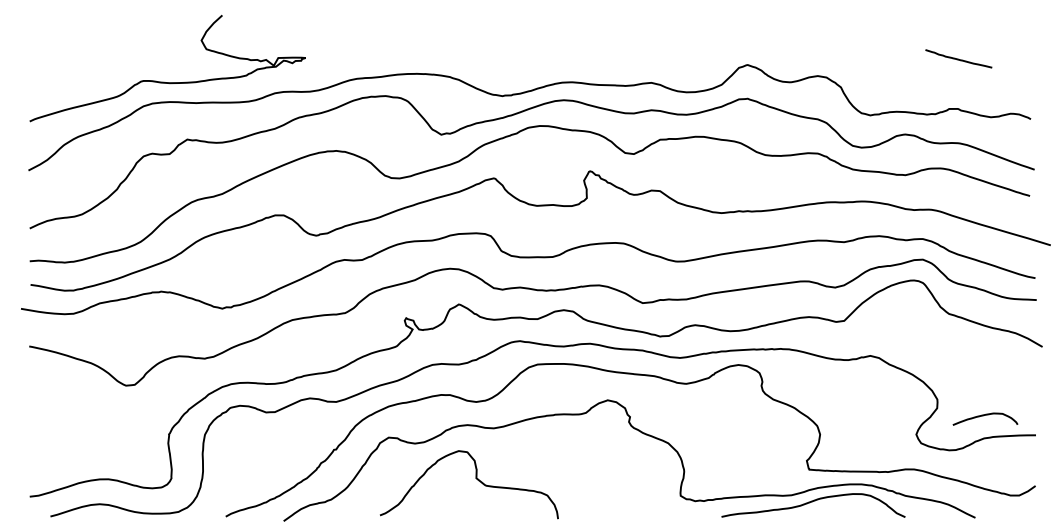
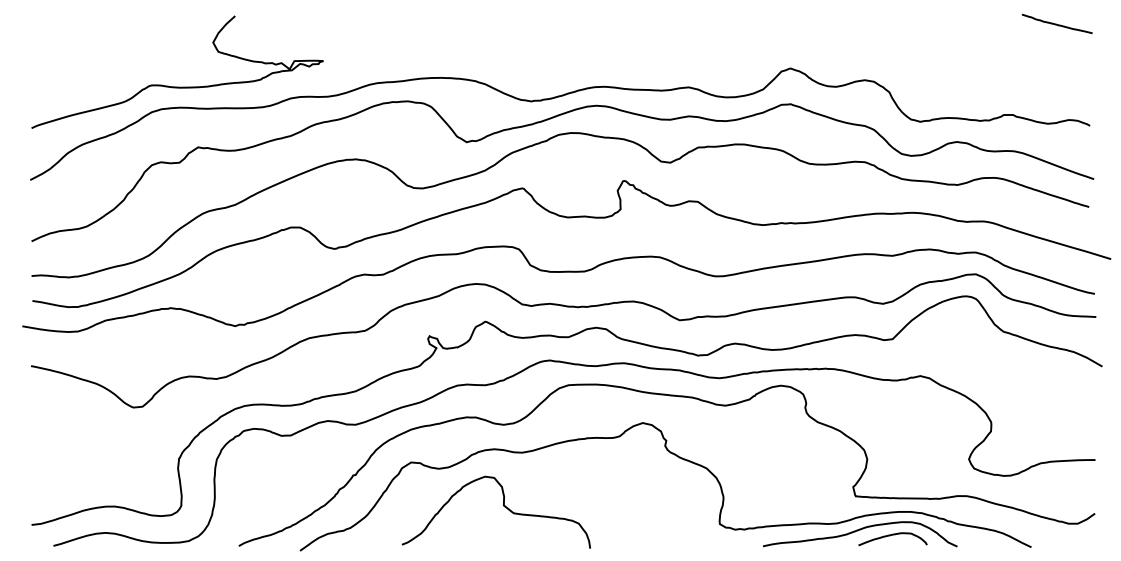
curve: (958, 58) -> (1056, 23), moved
curve: (983, 416) -> (890, 536), moved

